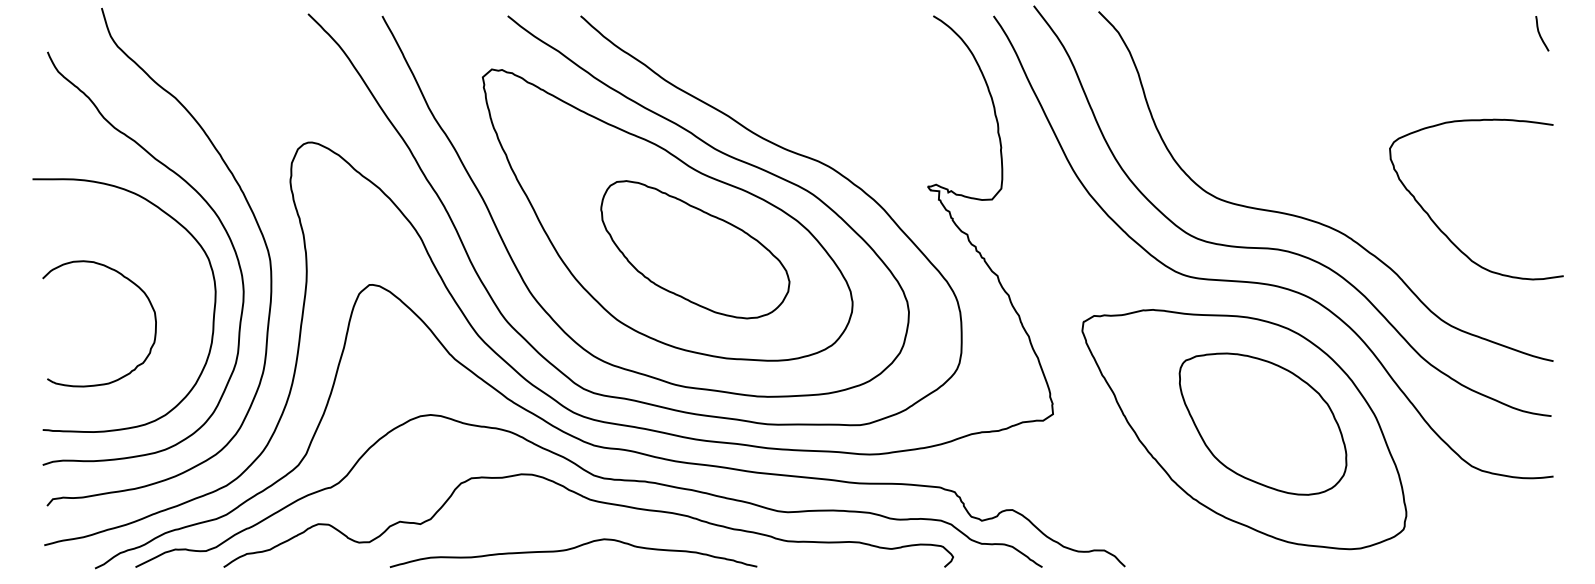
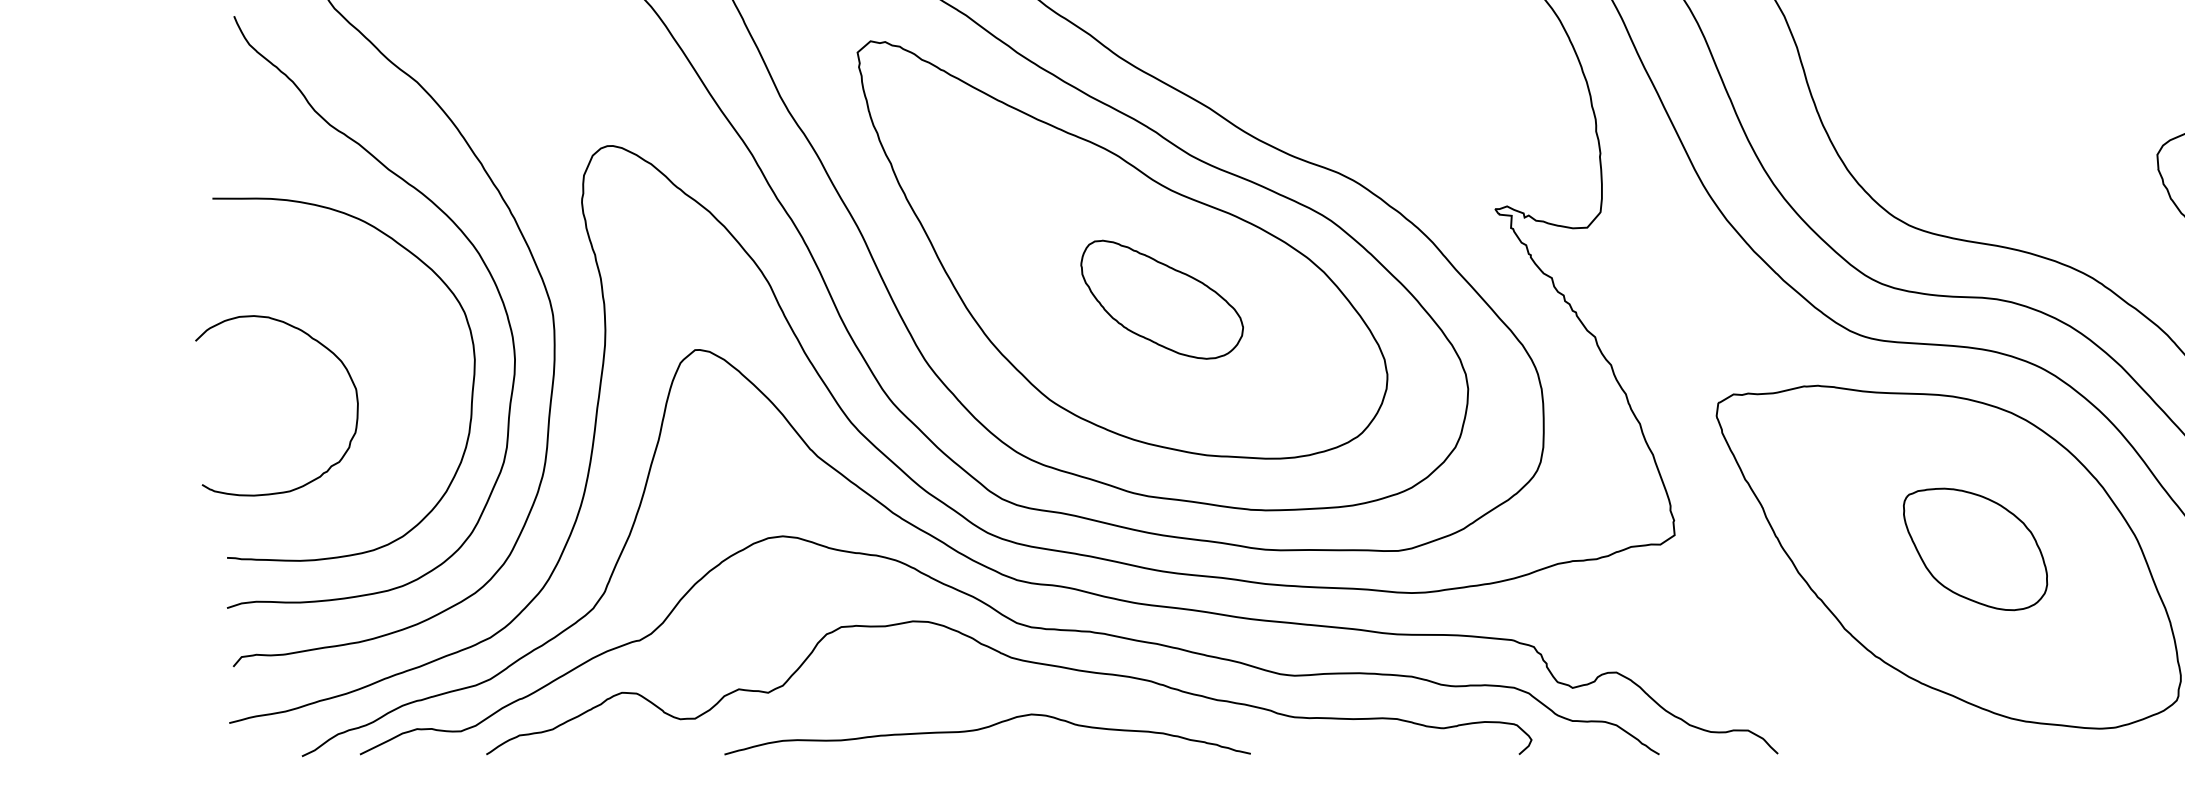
part: (695, 249) -> (1162, 299), size x0.6
curve: (129, 281) -> (319, 345), moved
part: (1262, 423) -> (1974, 548), size x0.6

